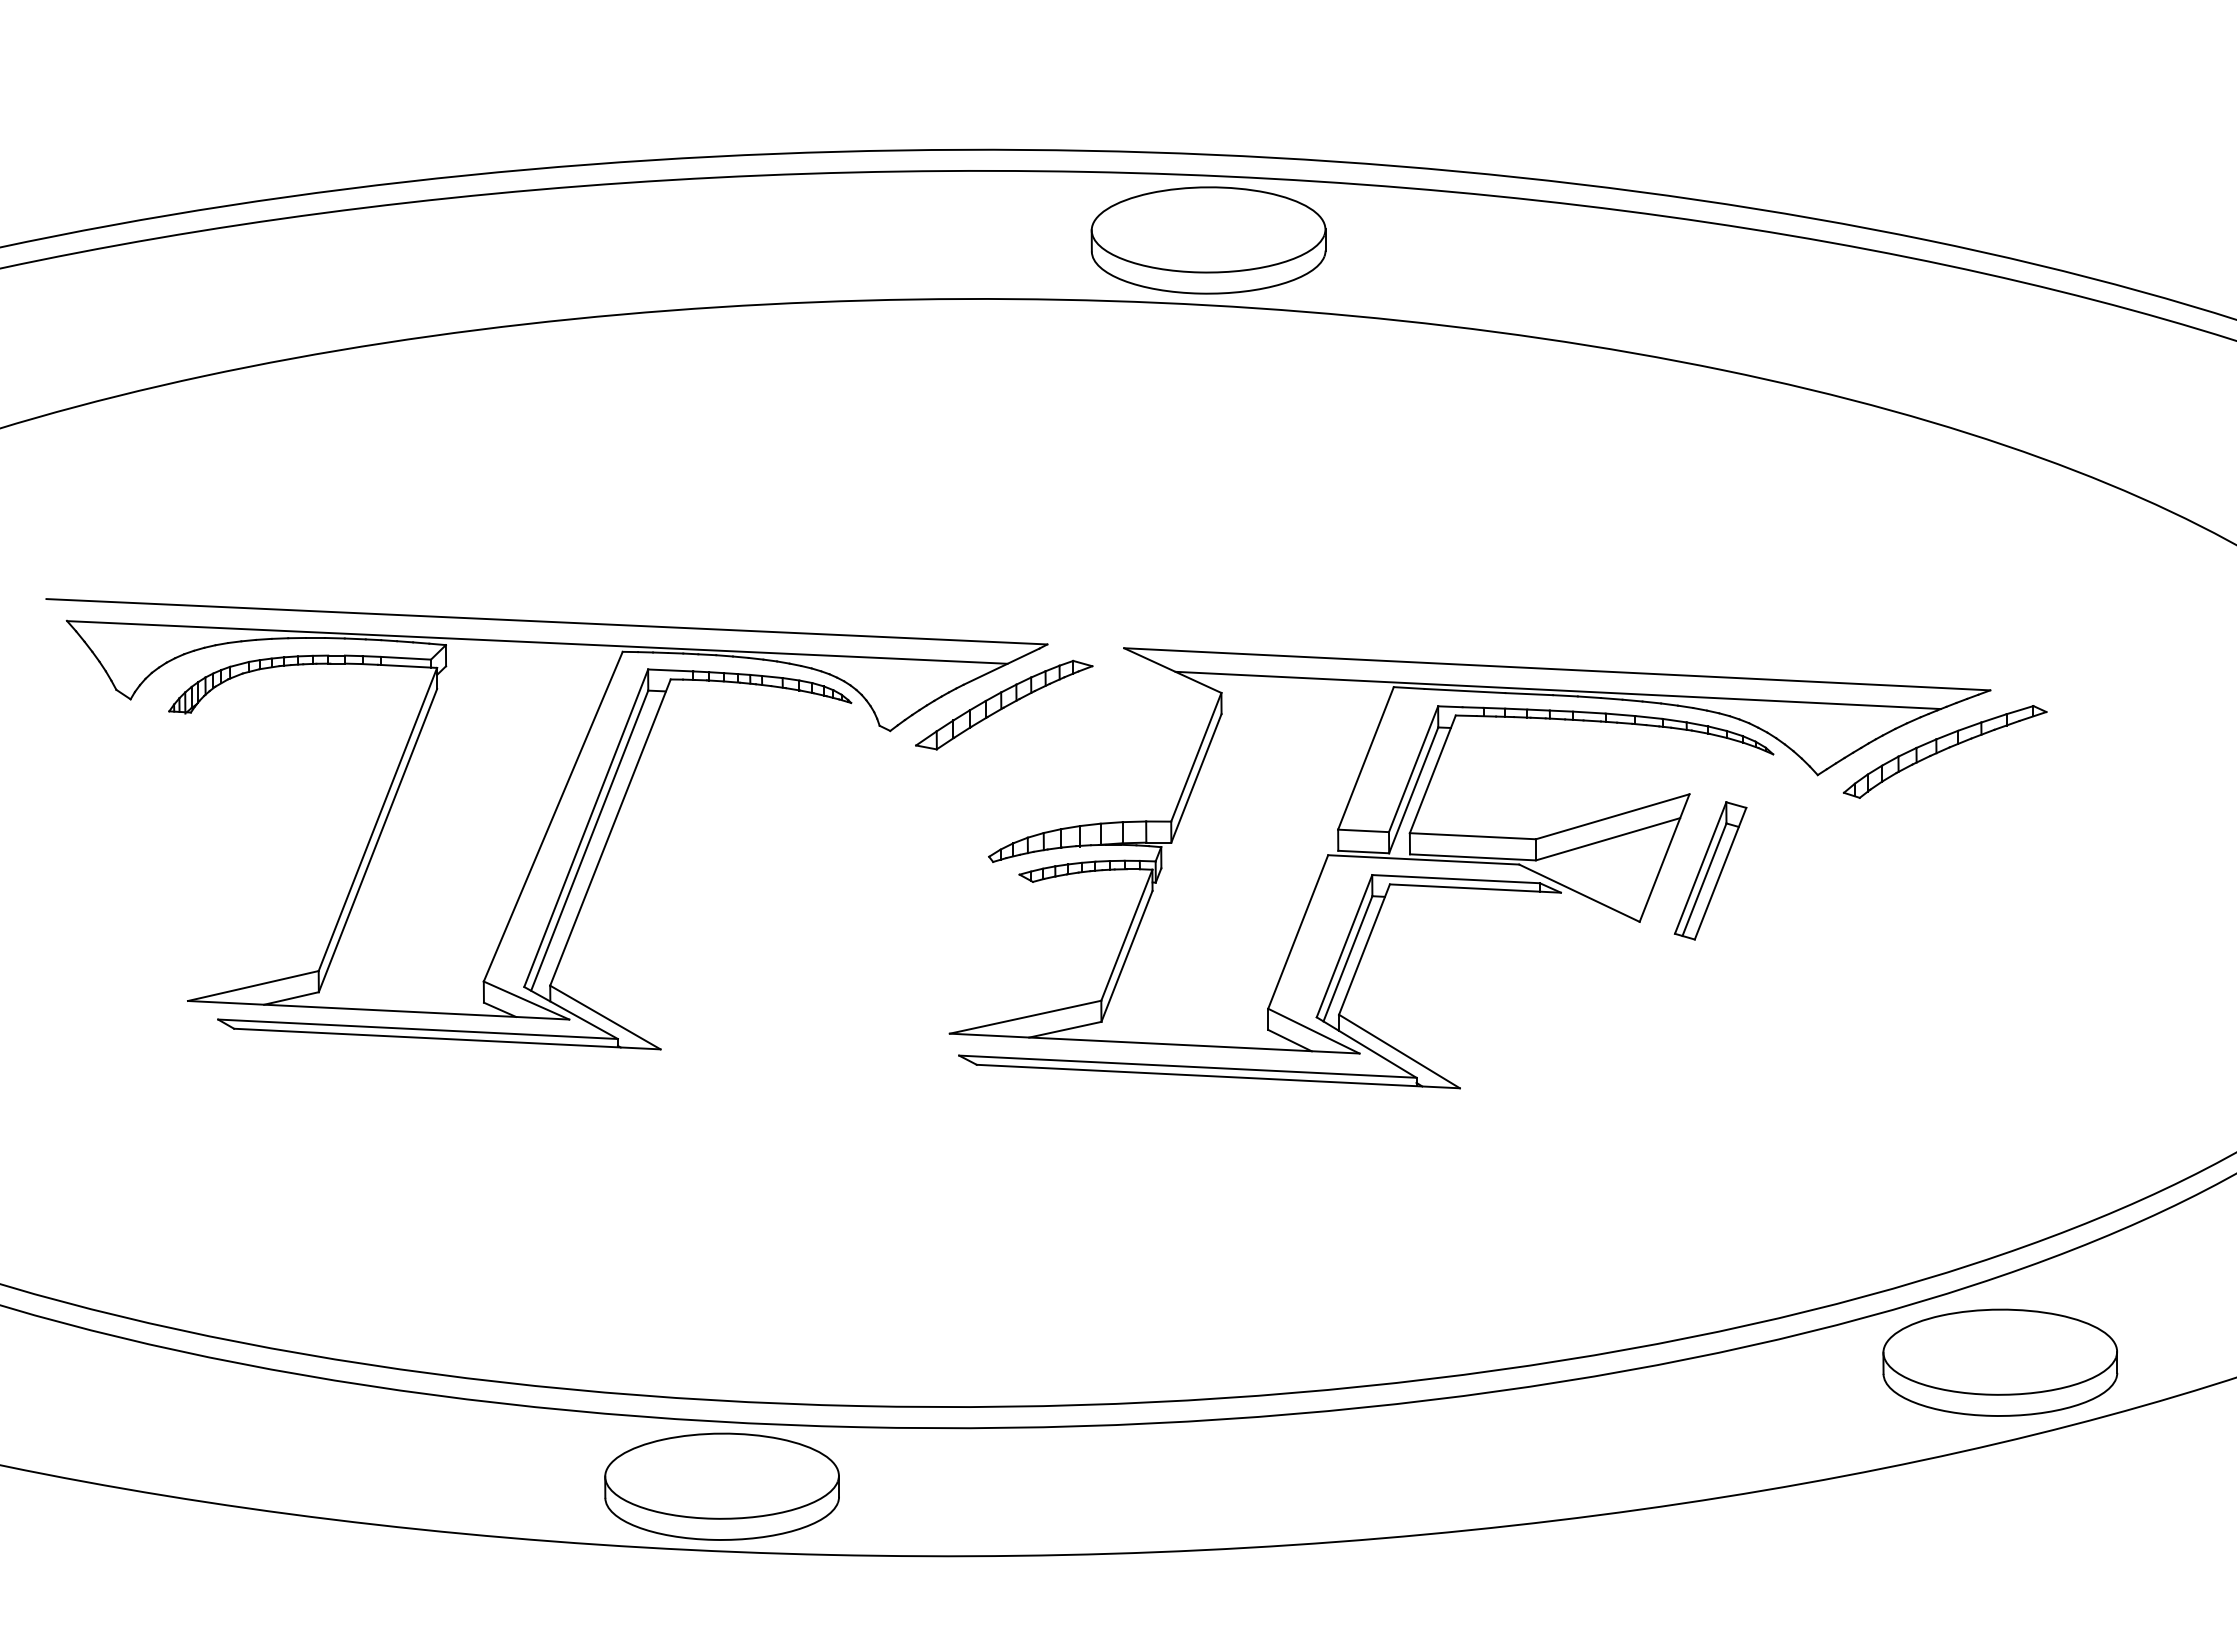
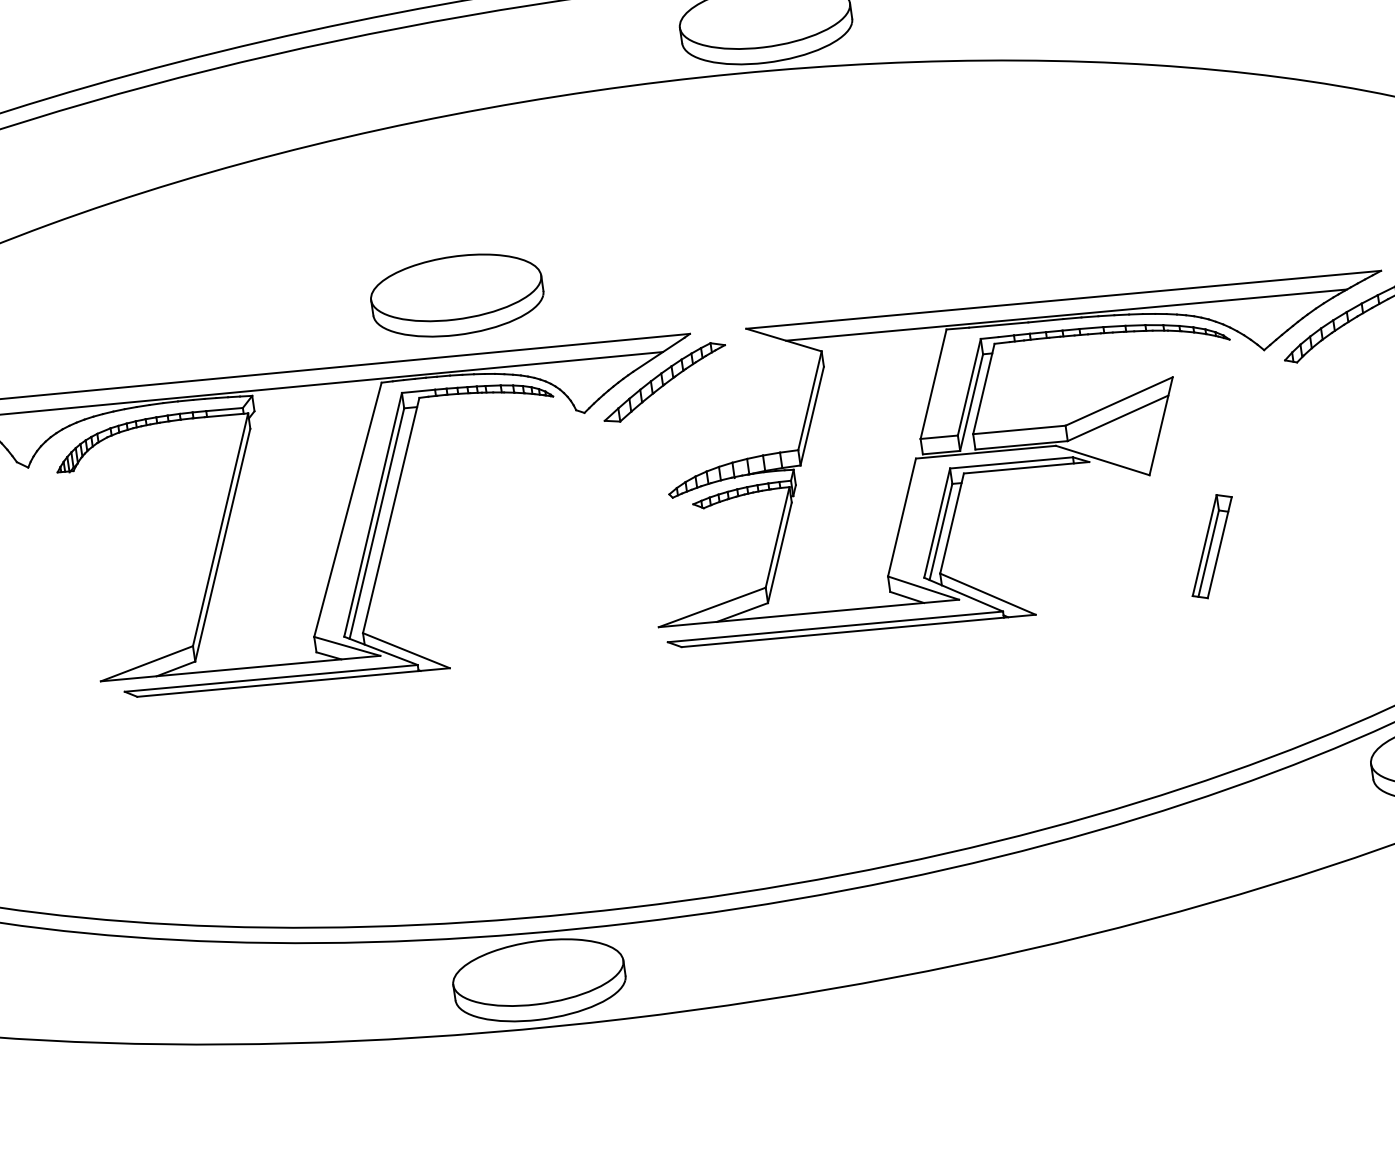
part: (740, 548) -> (456, 295), added
part: (1710, 870) -> (1212, 546), moved

